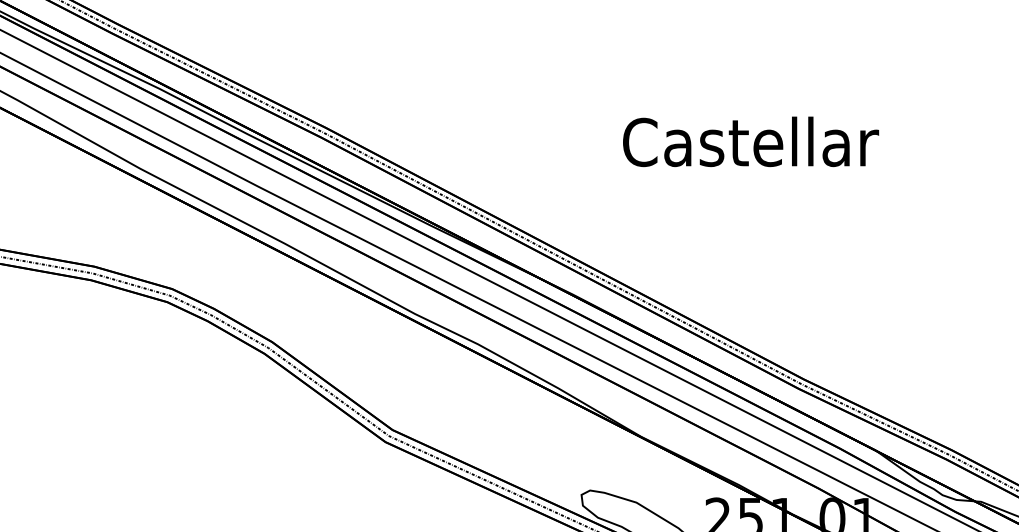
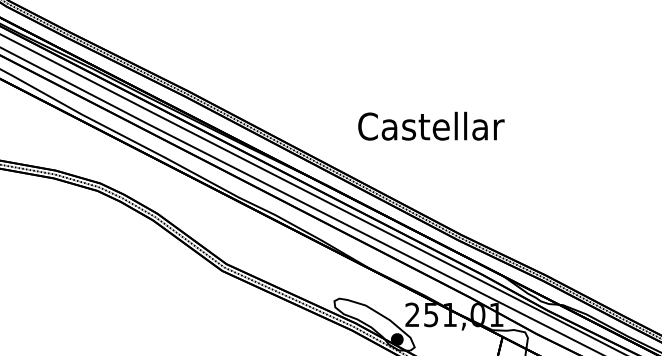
text: (751, 140) -> (431, 125), moved

